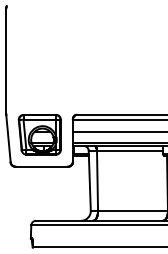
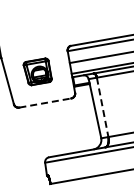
part: (39, 134) -> (37, 71), size x0.6
line: (42, 166) -> (45, 102), solid -> dashed
line: (97, 181) -> (102, 107), solid -> dashed

